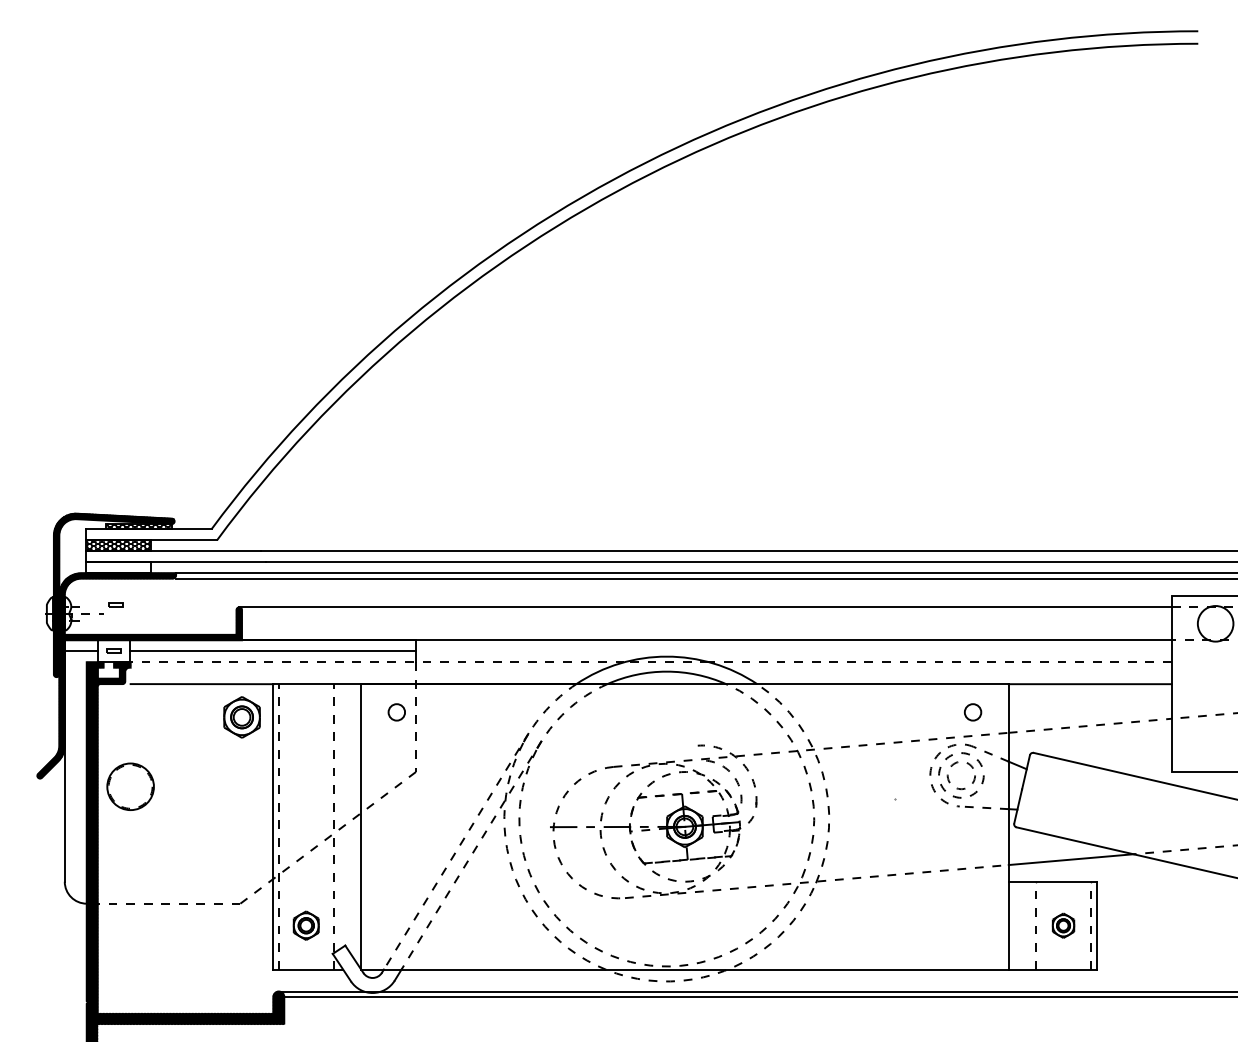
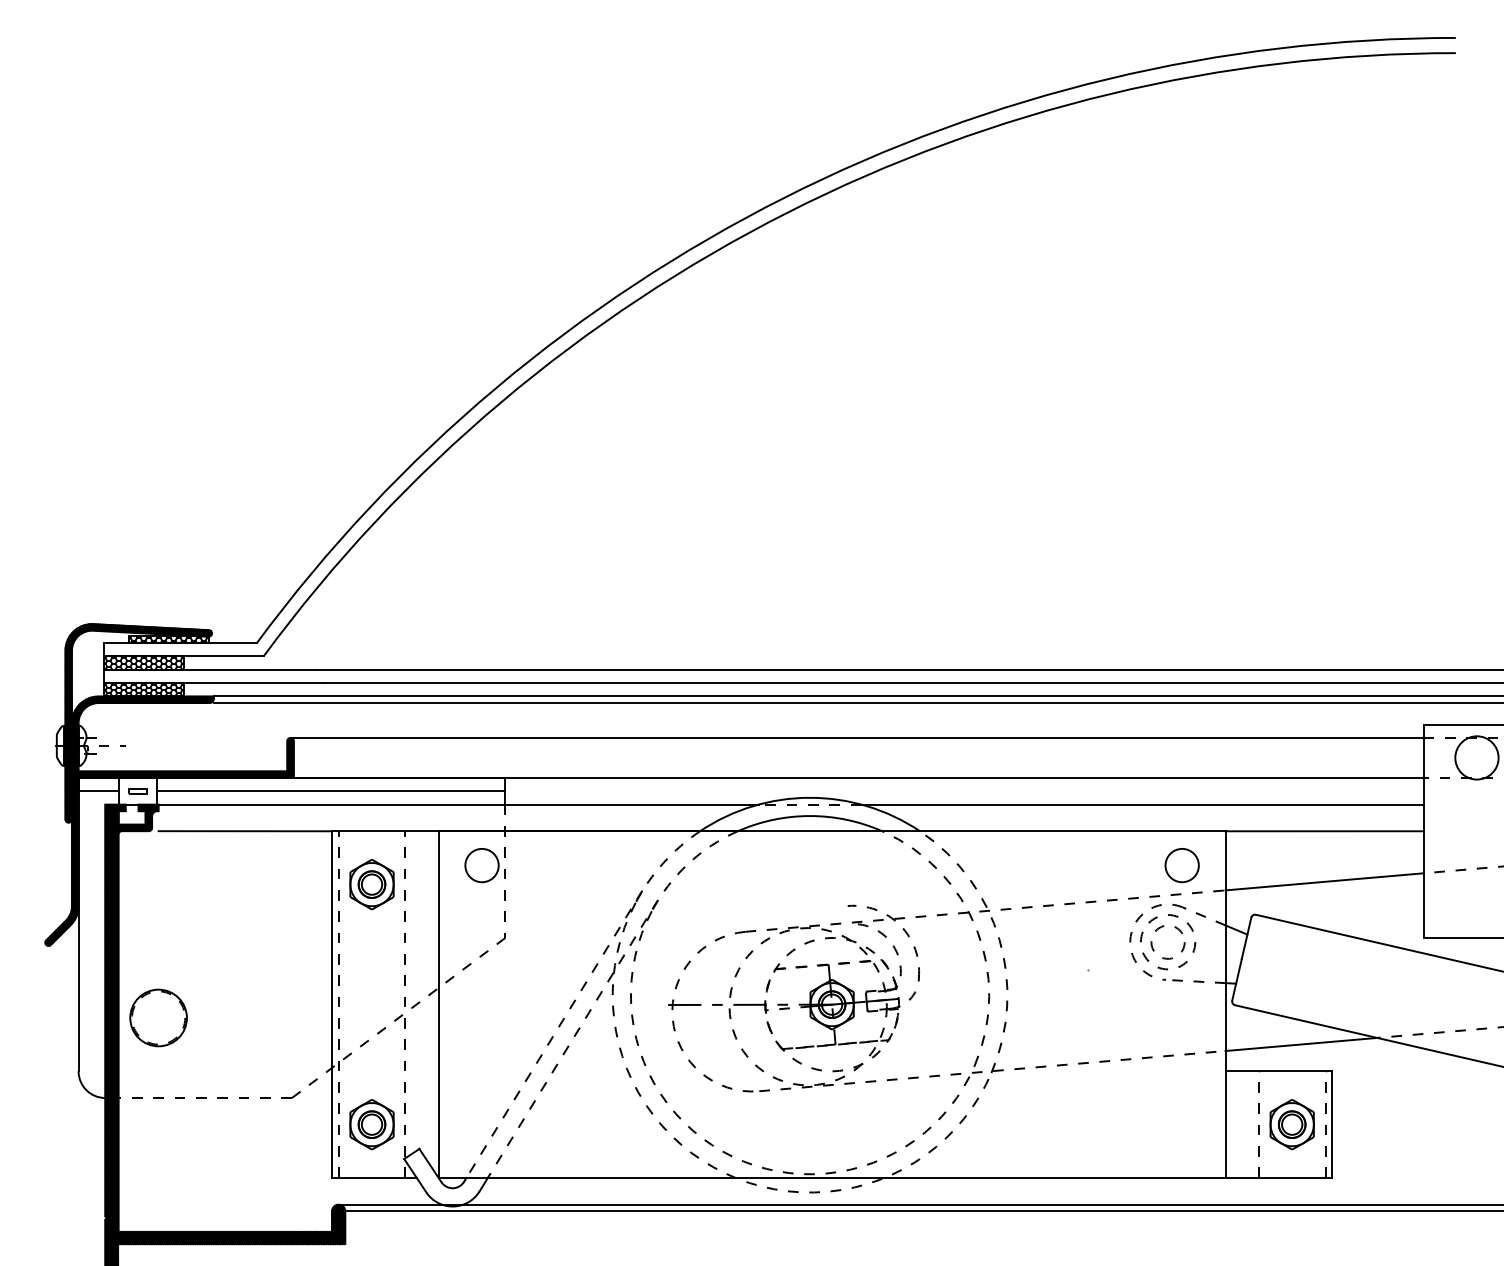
hatch: (118, 567) -> (143, 689), added
part: (115, 605) -> (140, 735), removed
line: (377, 662) -> (458, 804), dashed -> solid
line: (940, 662) -> (1142, 804), dashed -> solid
circle: (396, 712) -> (481, 865), size x1.67
circle: (972, 712) -> (1181, 865), size x1.67
part: (241, 717) -> (371, 884), moved
line: (1090, 725) -> (1325, 881), dashed -> solid
part: (130, 786) -> (158, 1017), moved
part: (305, 925) -> (371, 1124), size x1.43
part: (1063, 925) -> (1291, 1124), size x1.67

